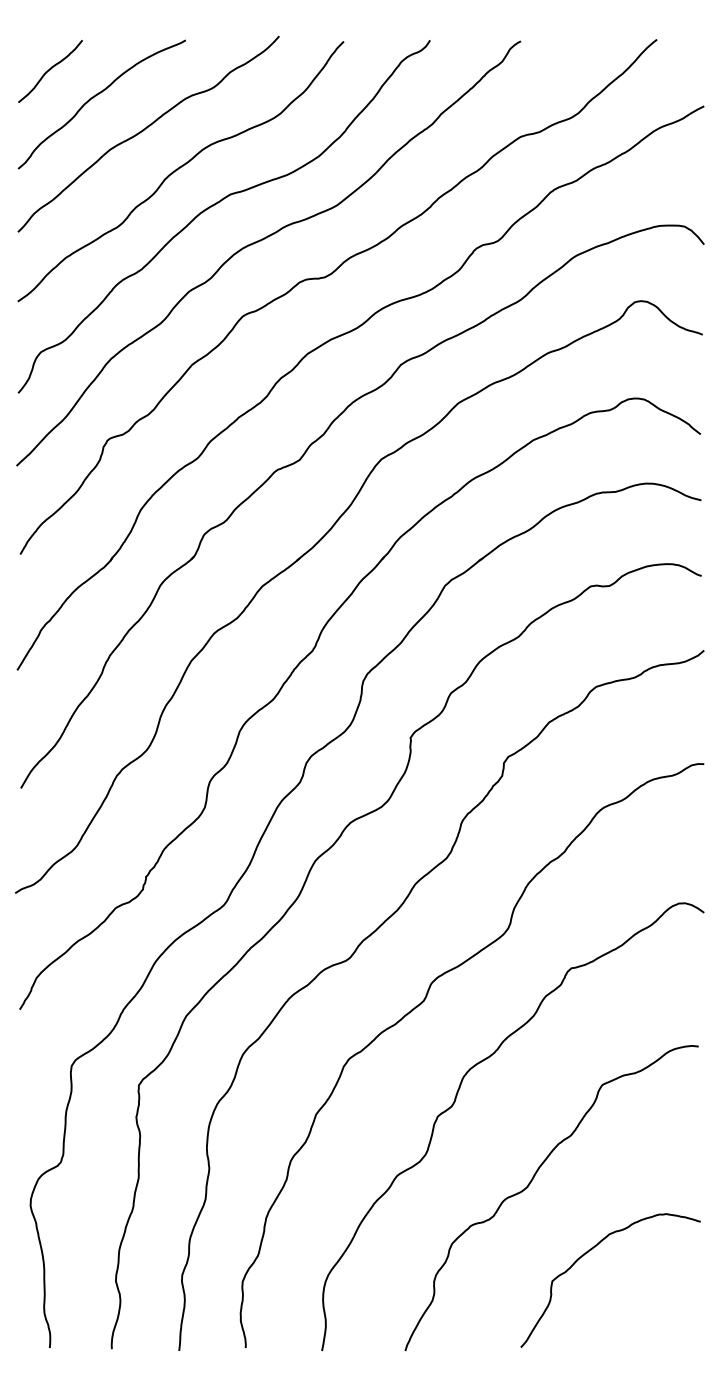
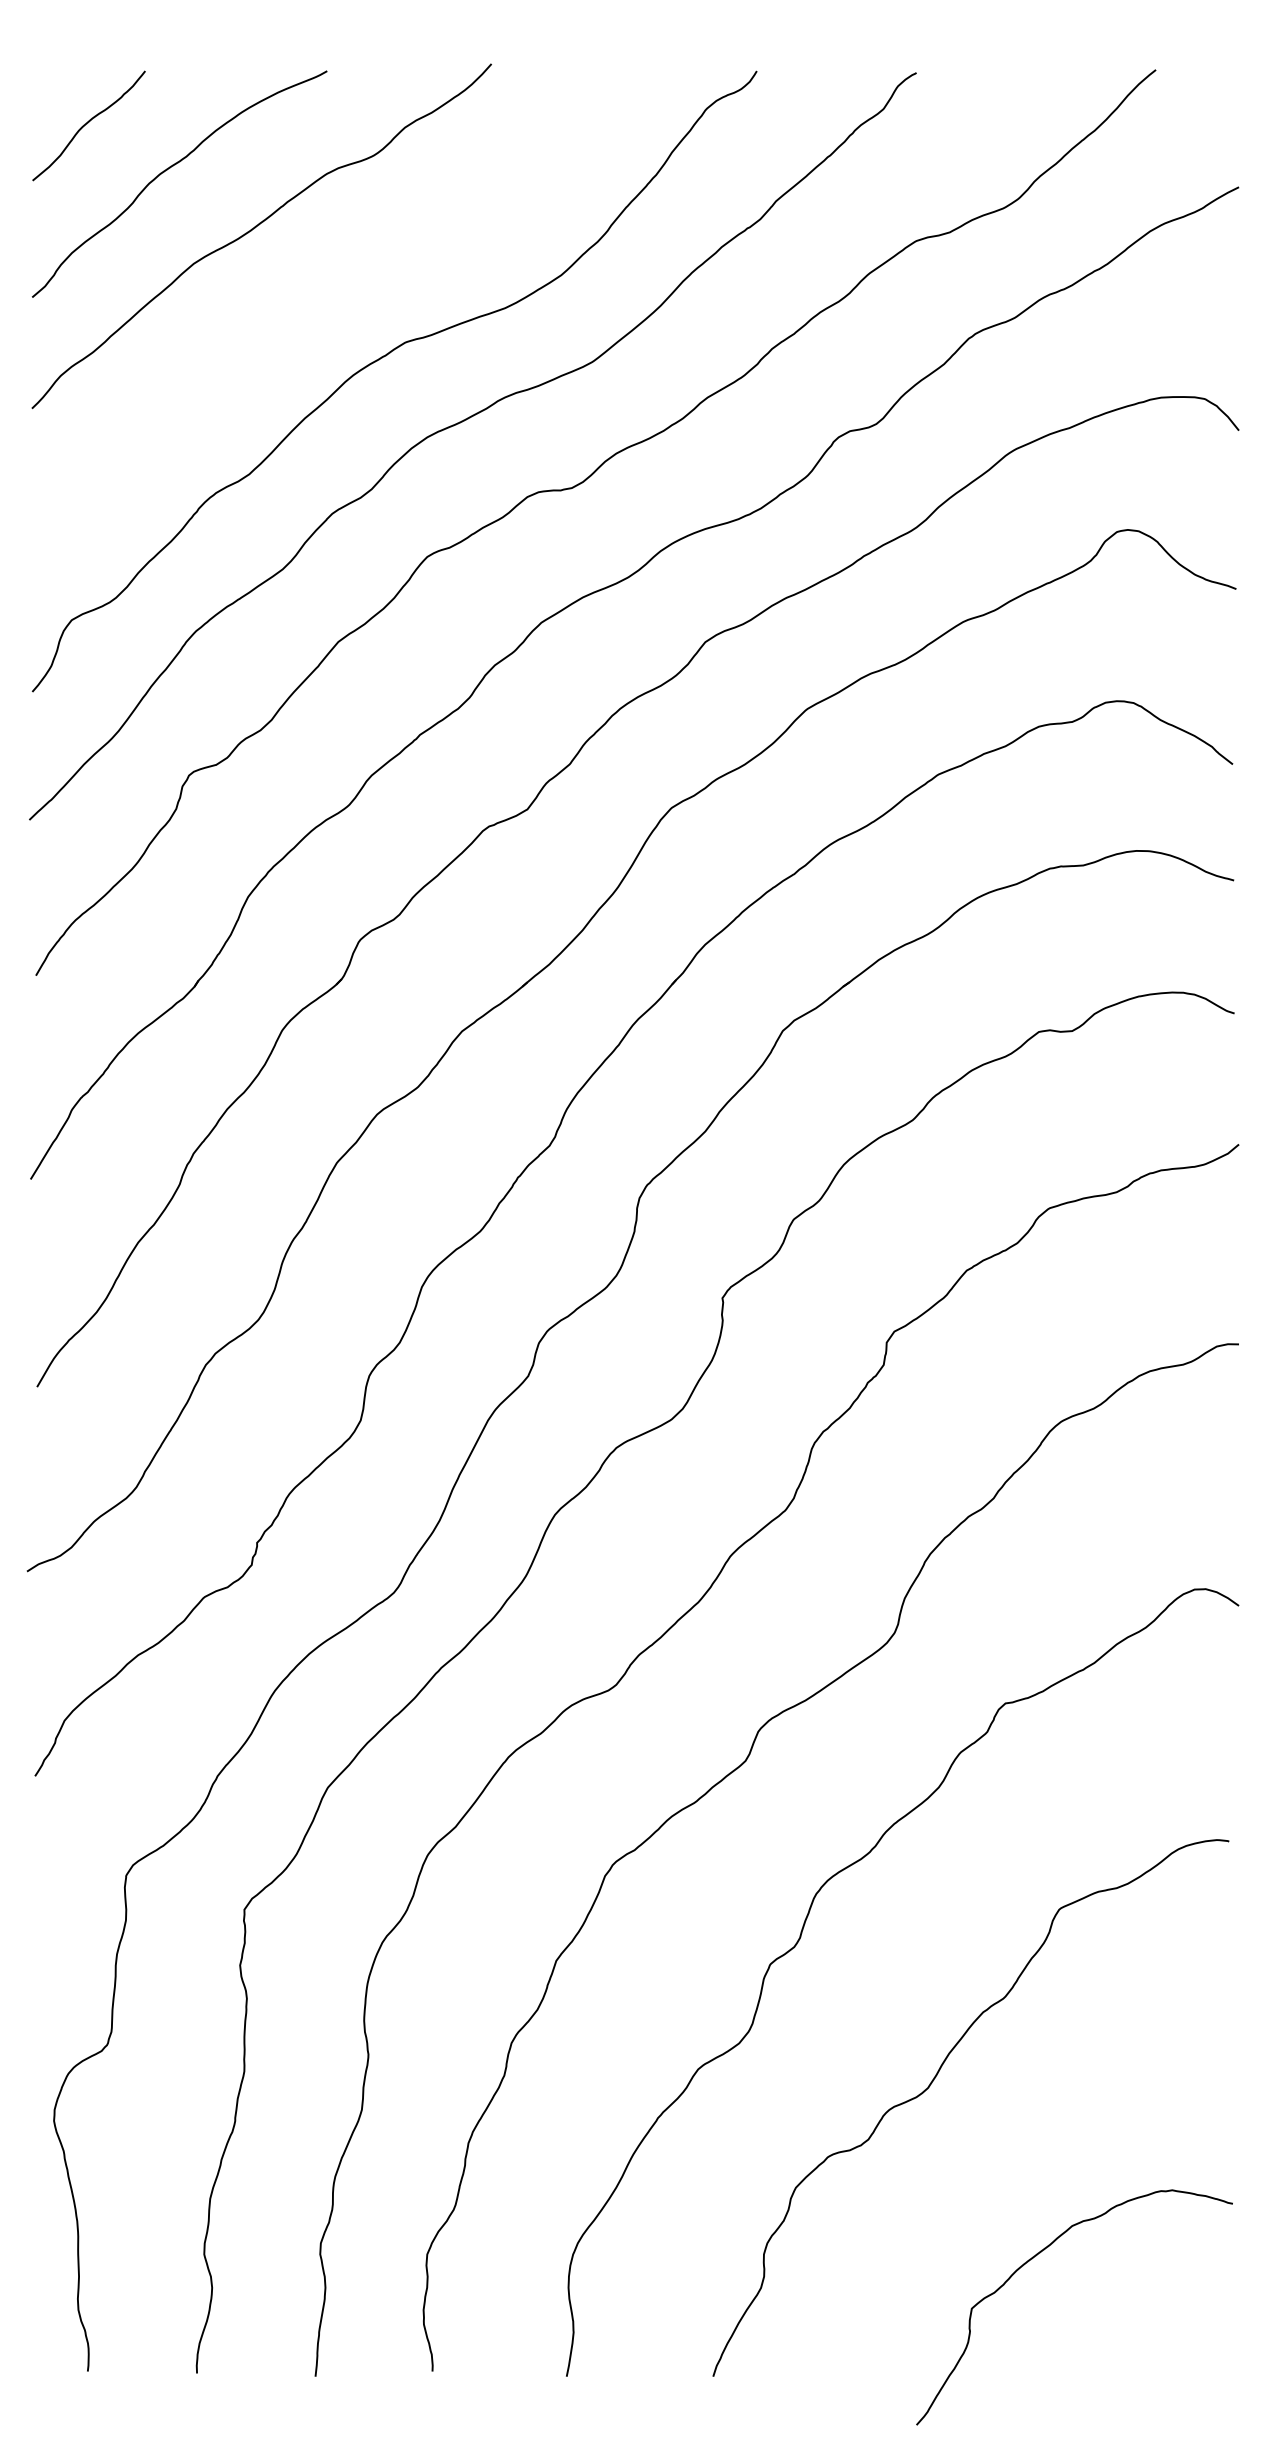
curve: (178, 169) -> (314, 298), removed
curve: (587, 1253) -> (1033, 2259), moved

